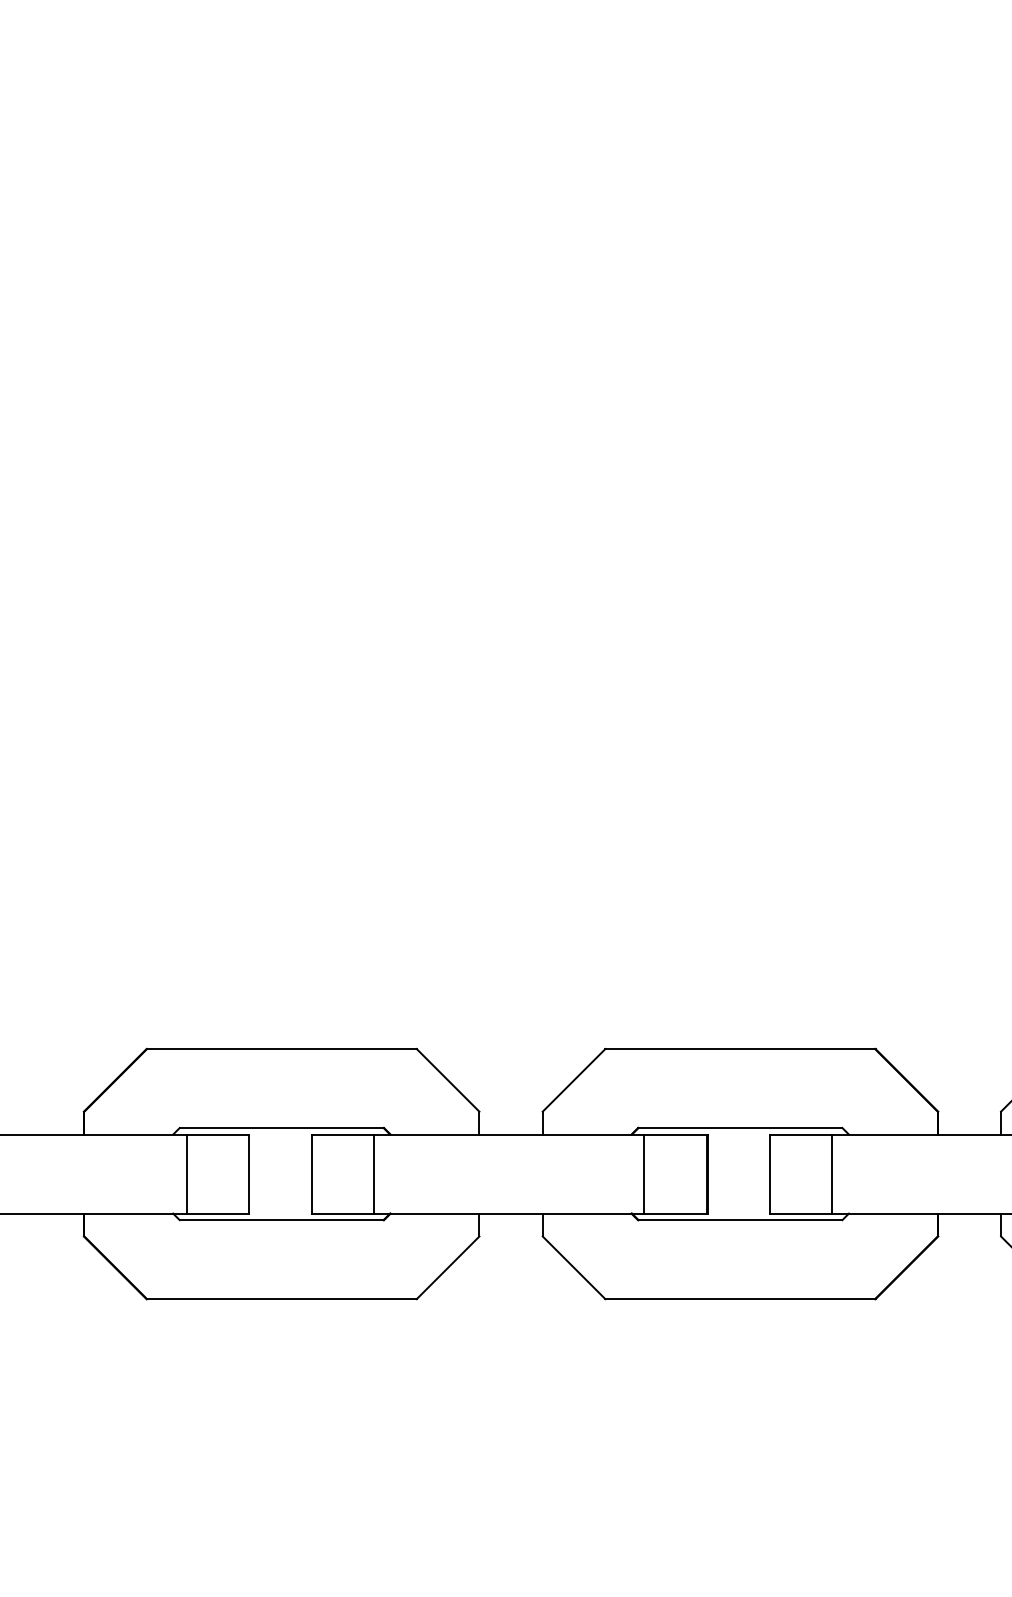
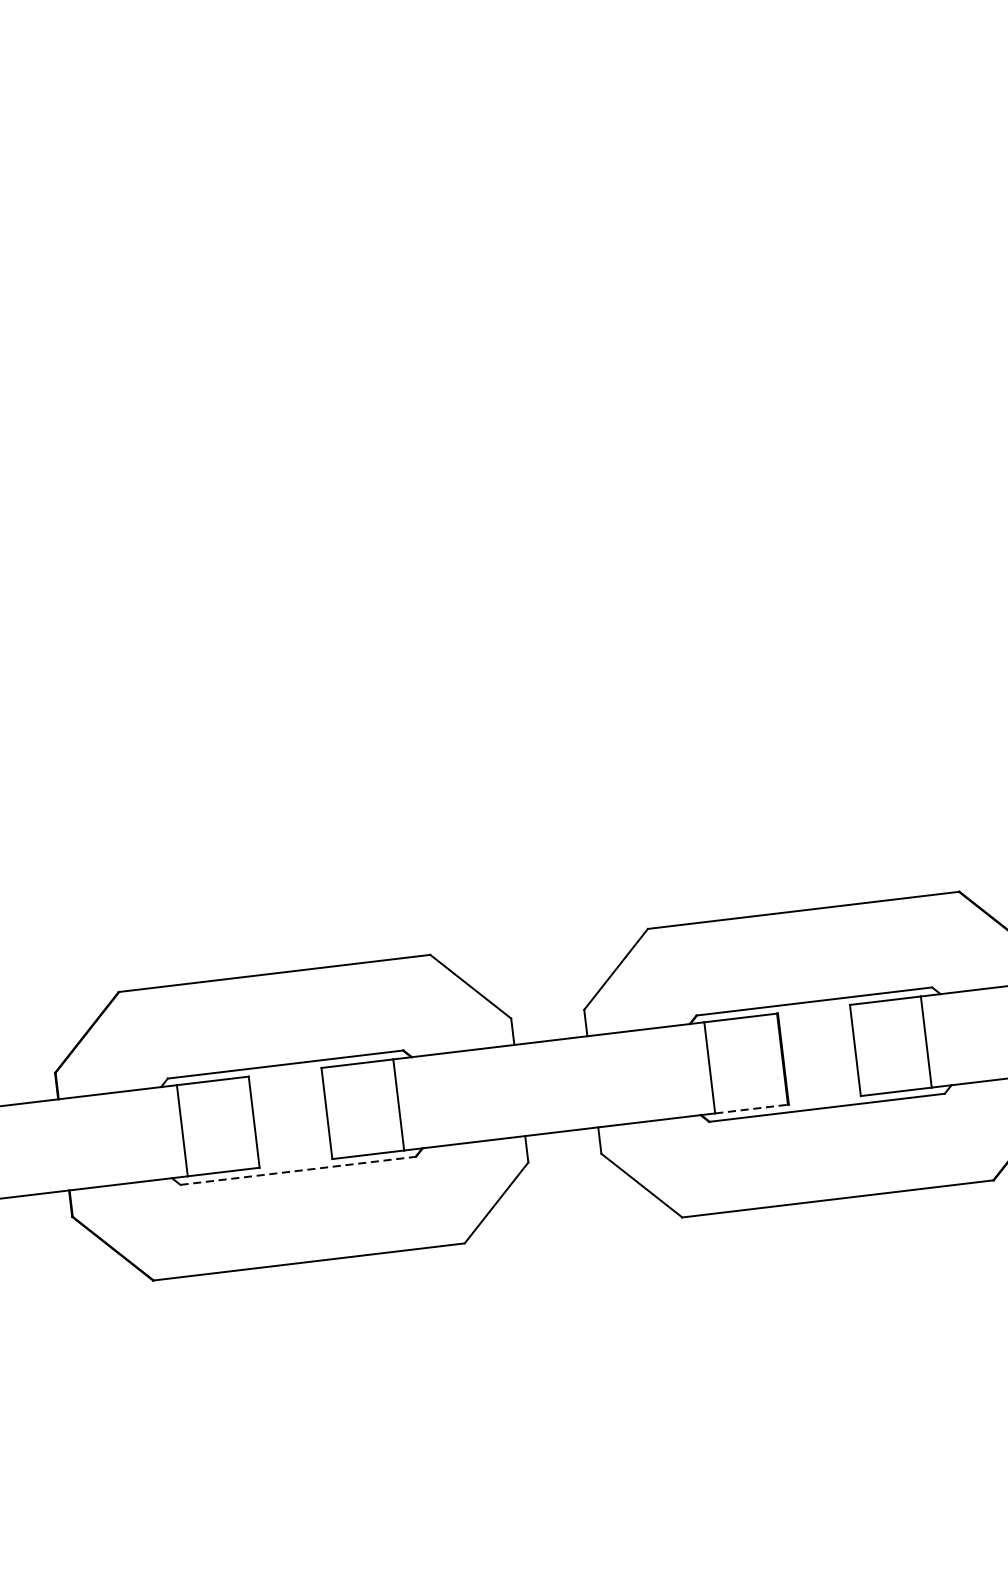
line: (675, 1213) -> (751, 1109), solid -> dashed
line: (282, 1220) -> (299, 1171), solid -> dashed

